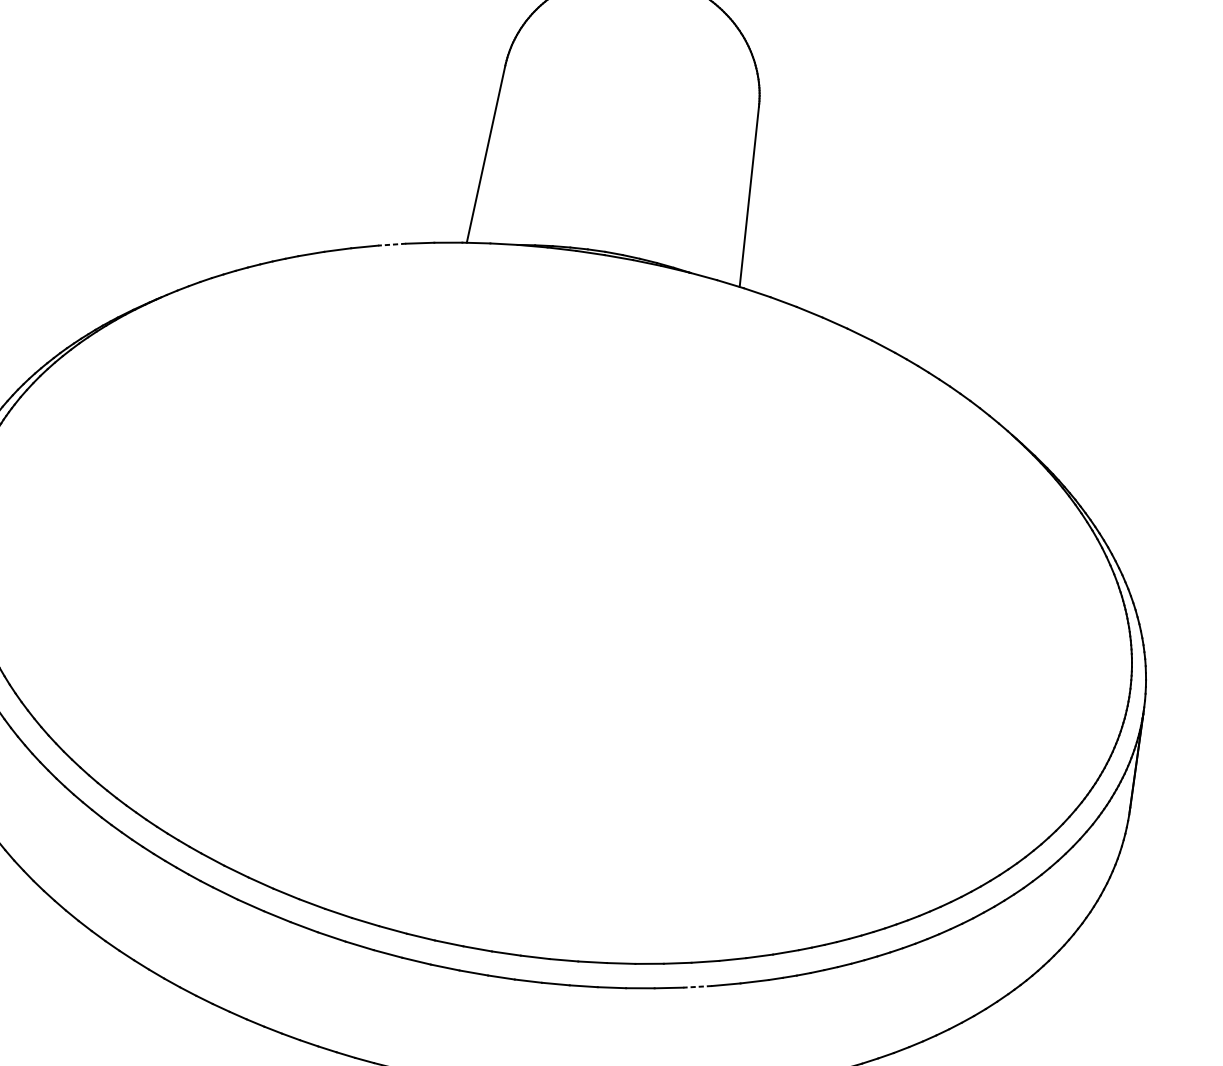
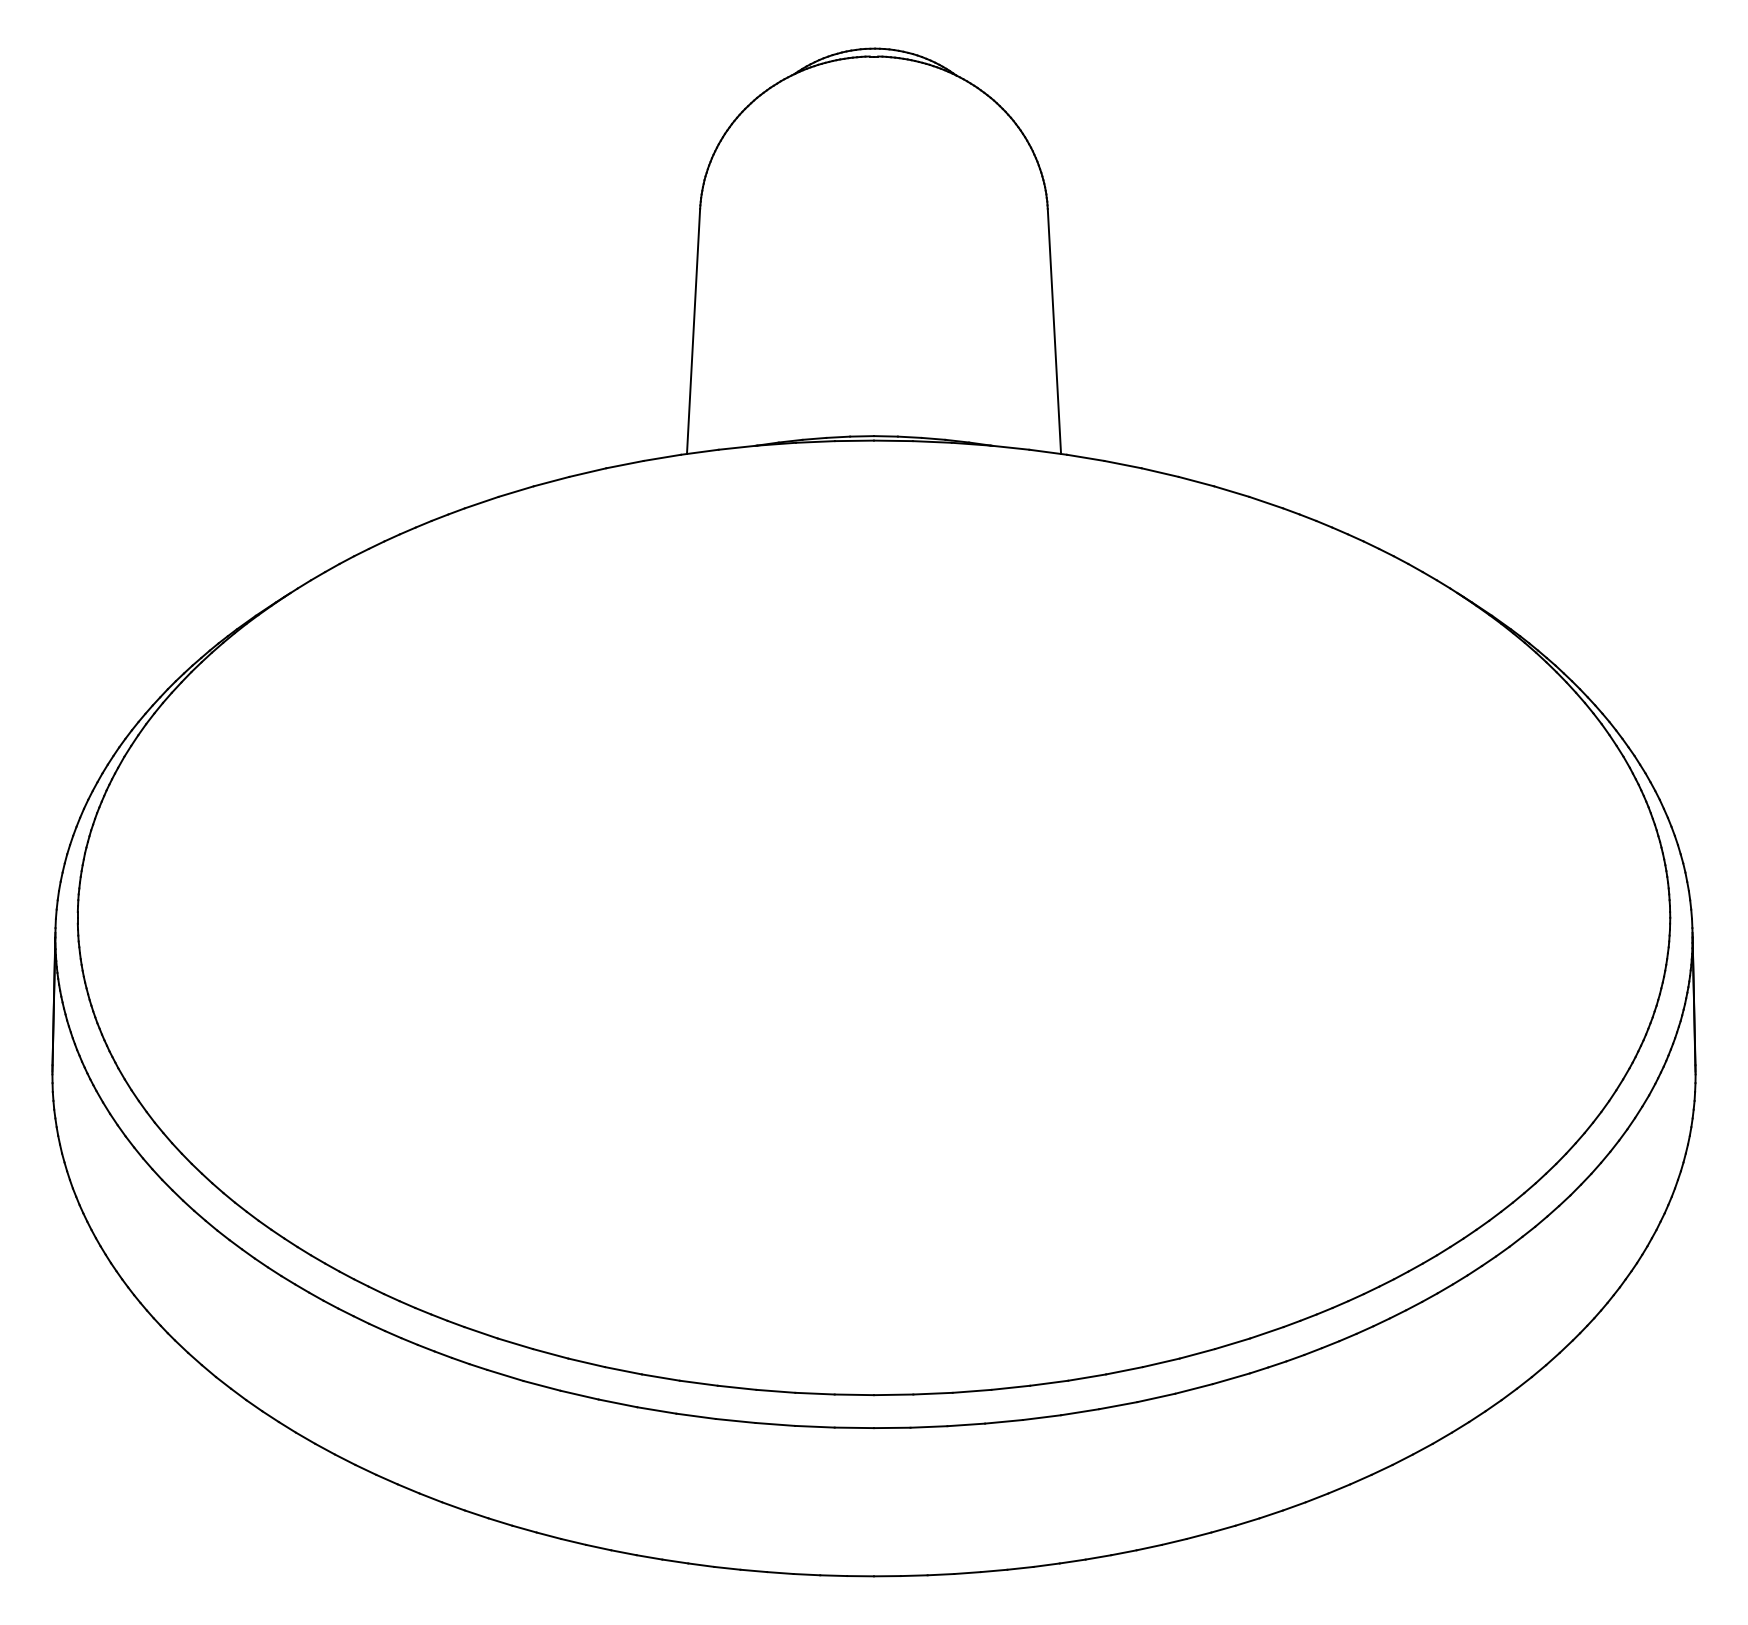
line: (392, 244) -> (587, 472), dashed -> solid
line: (696, 987) -> (1155, 1398), dashed -> solid

